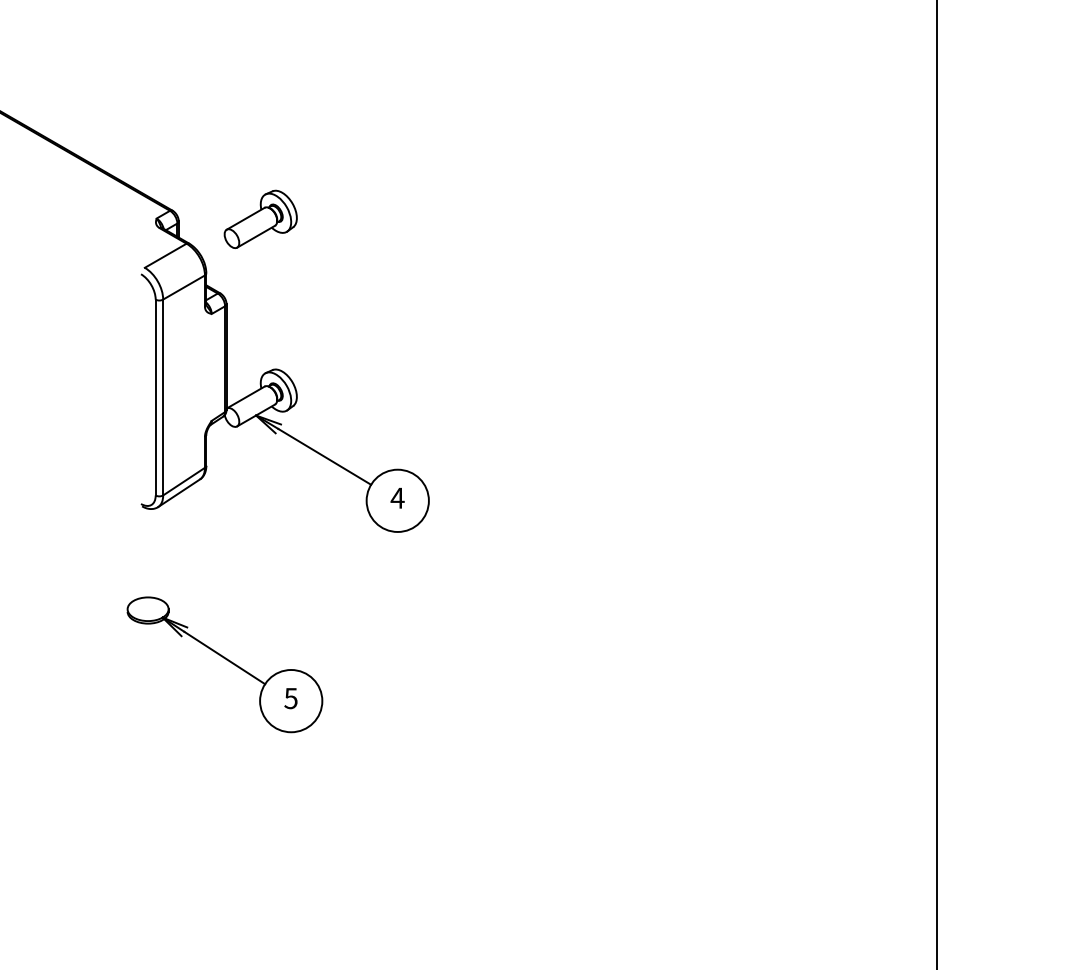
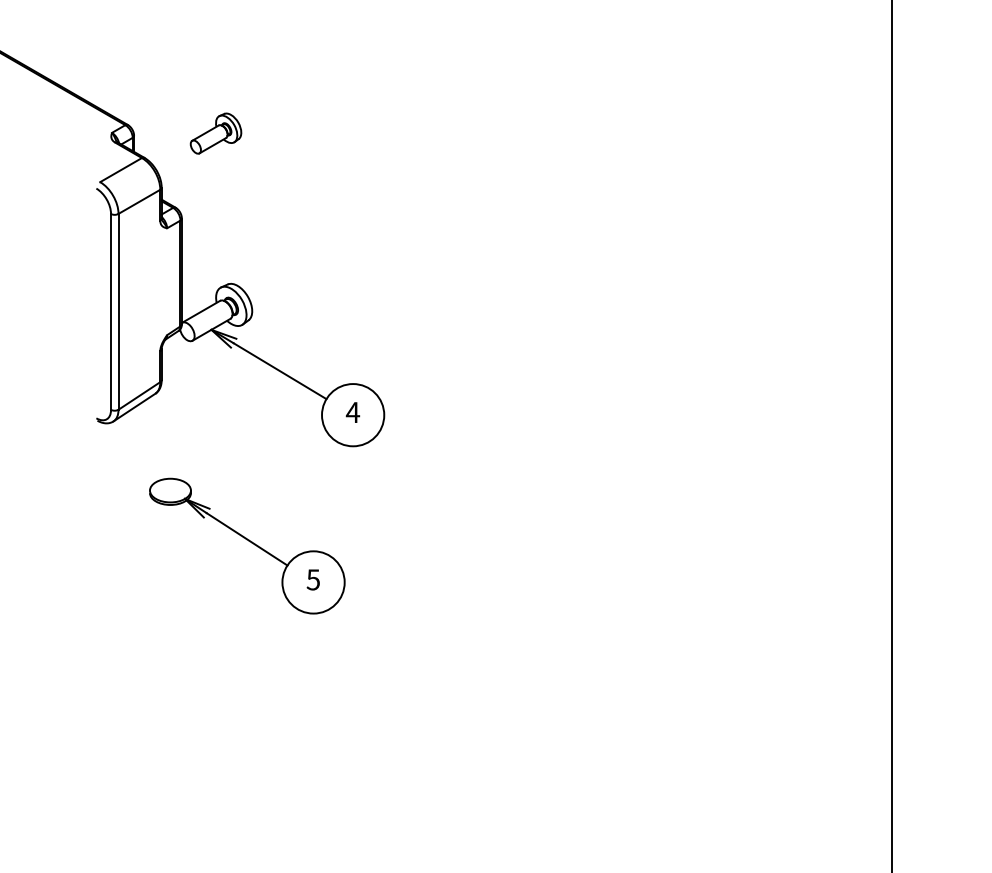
part: (260, 218) -> (215, 132), size x0.7
part: (224, 664) -> (246, 545), moved

